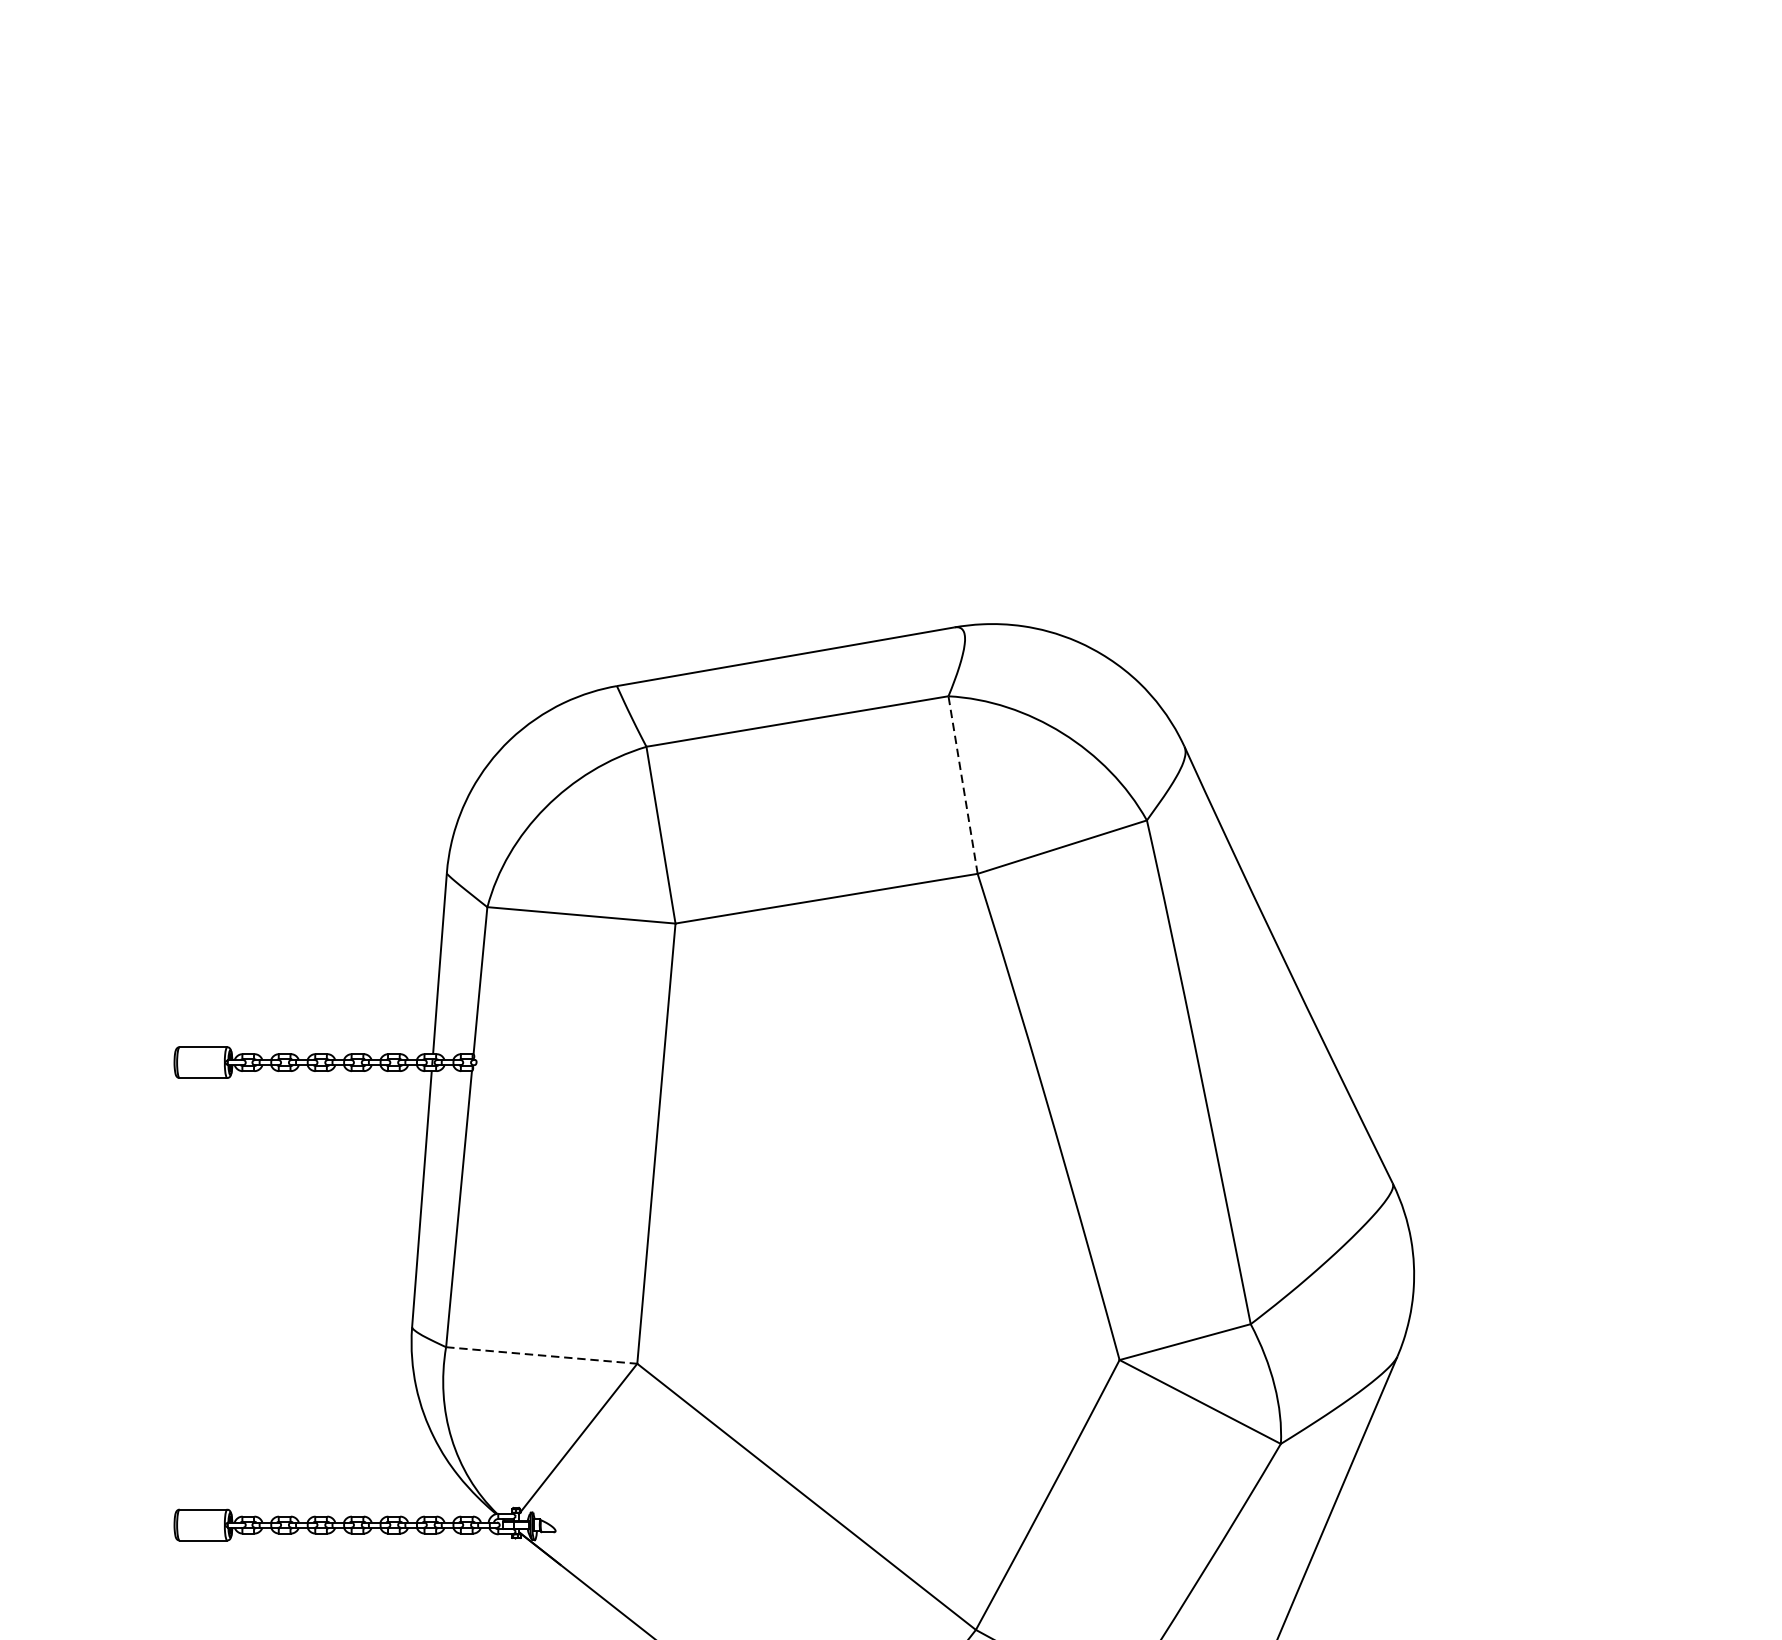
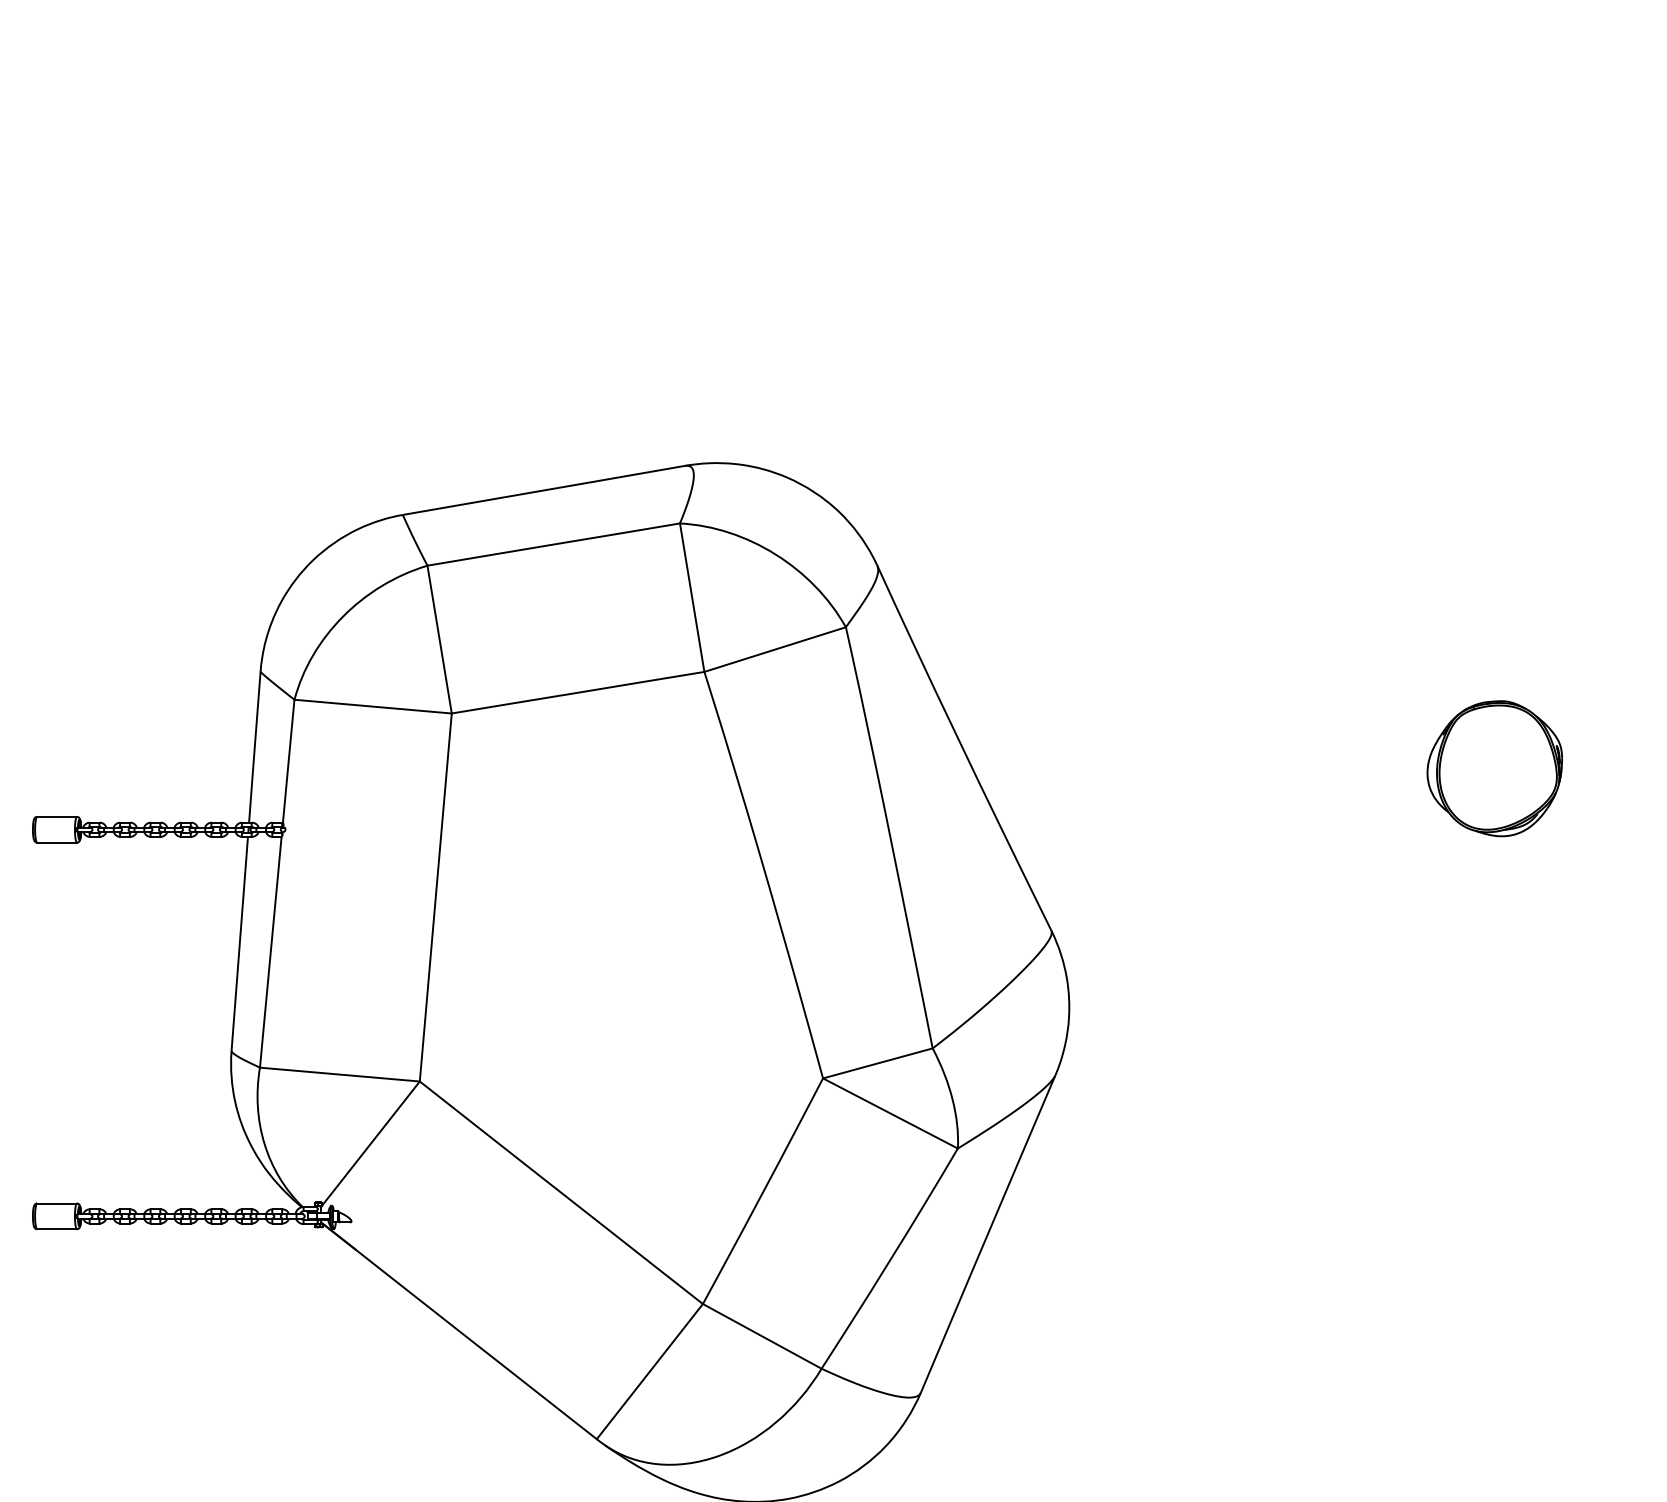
line: (963, 784) -> (692, 597), dashed -> solid
line: (542, 1355) -> (340, 1074), dashed -> solid

